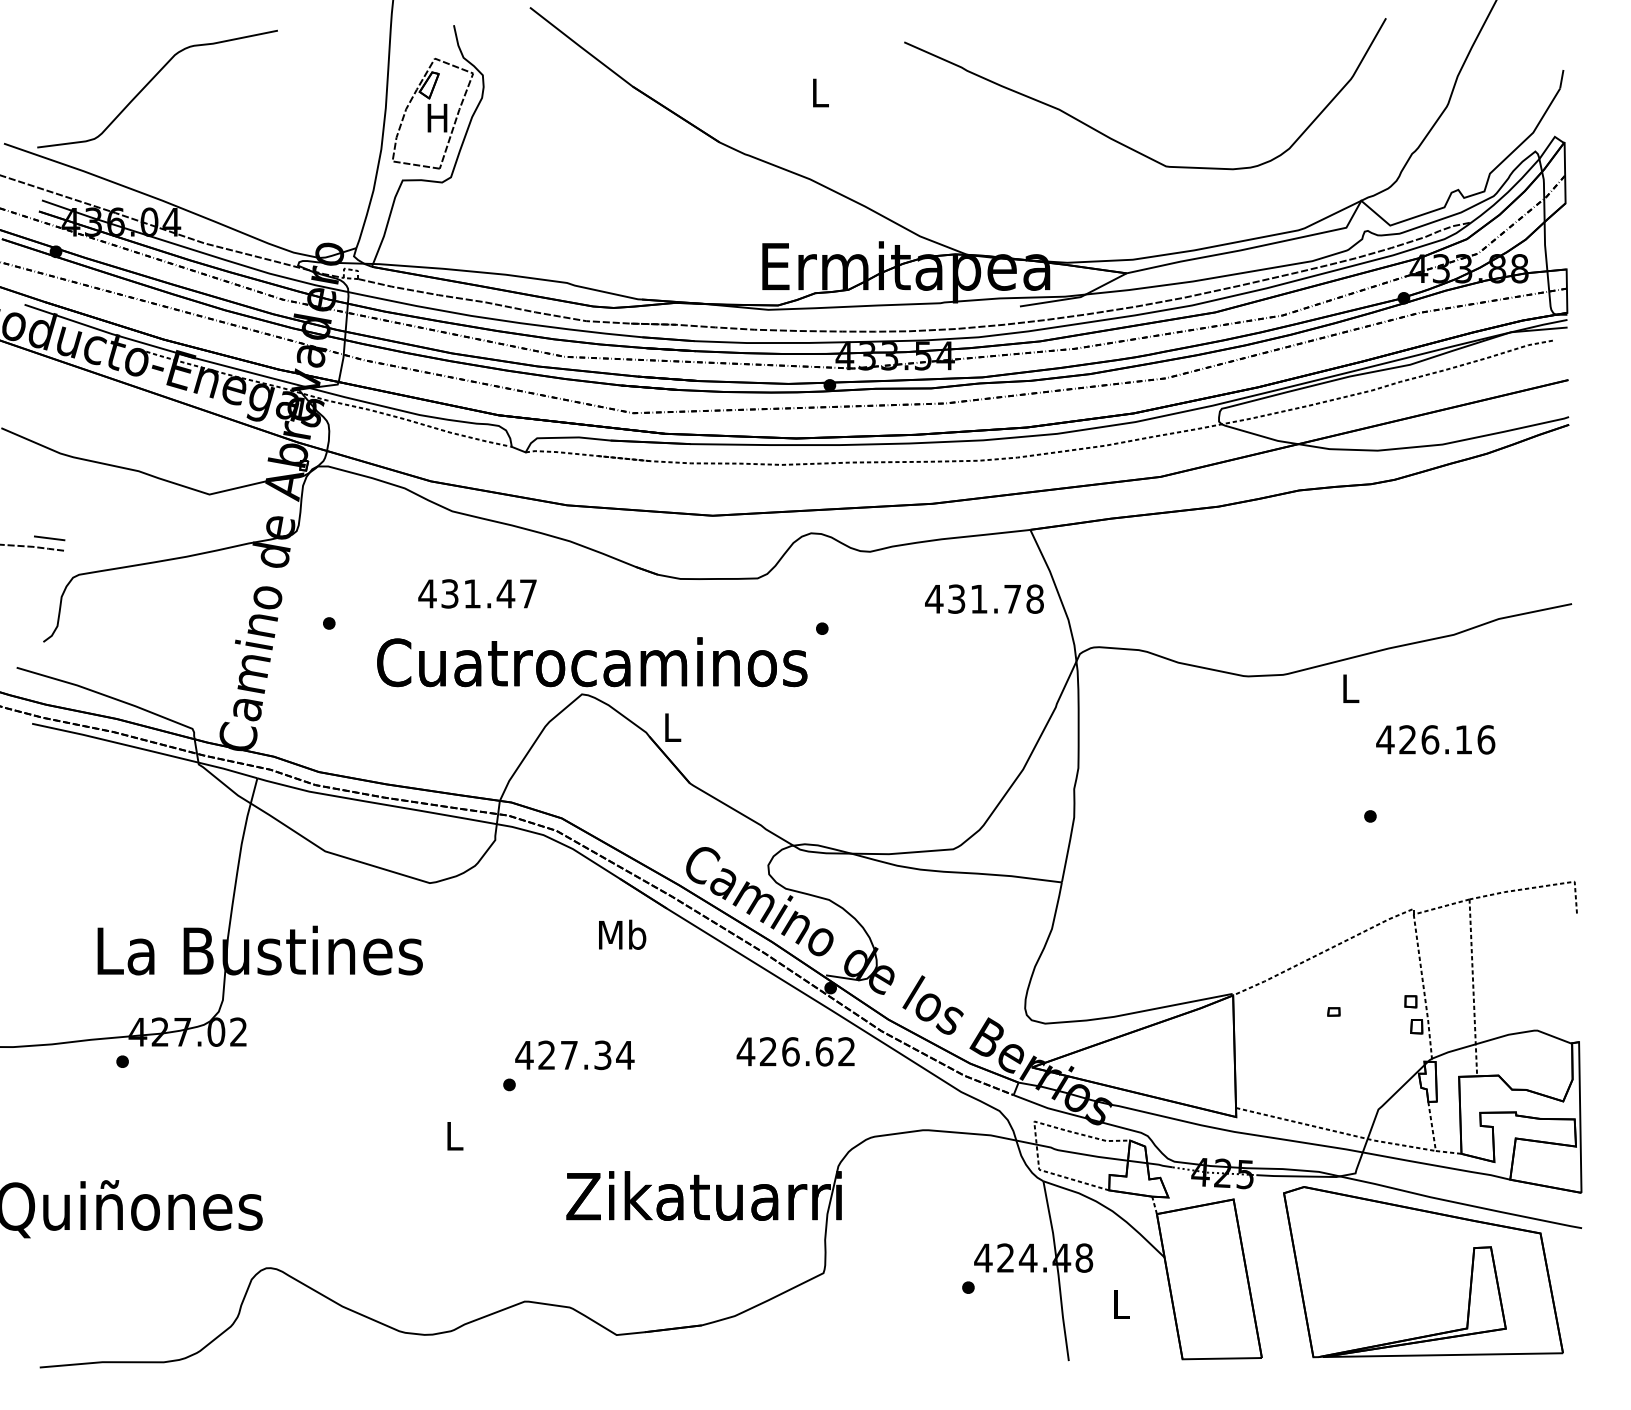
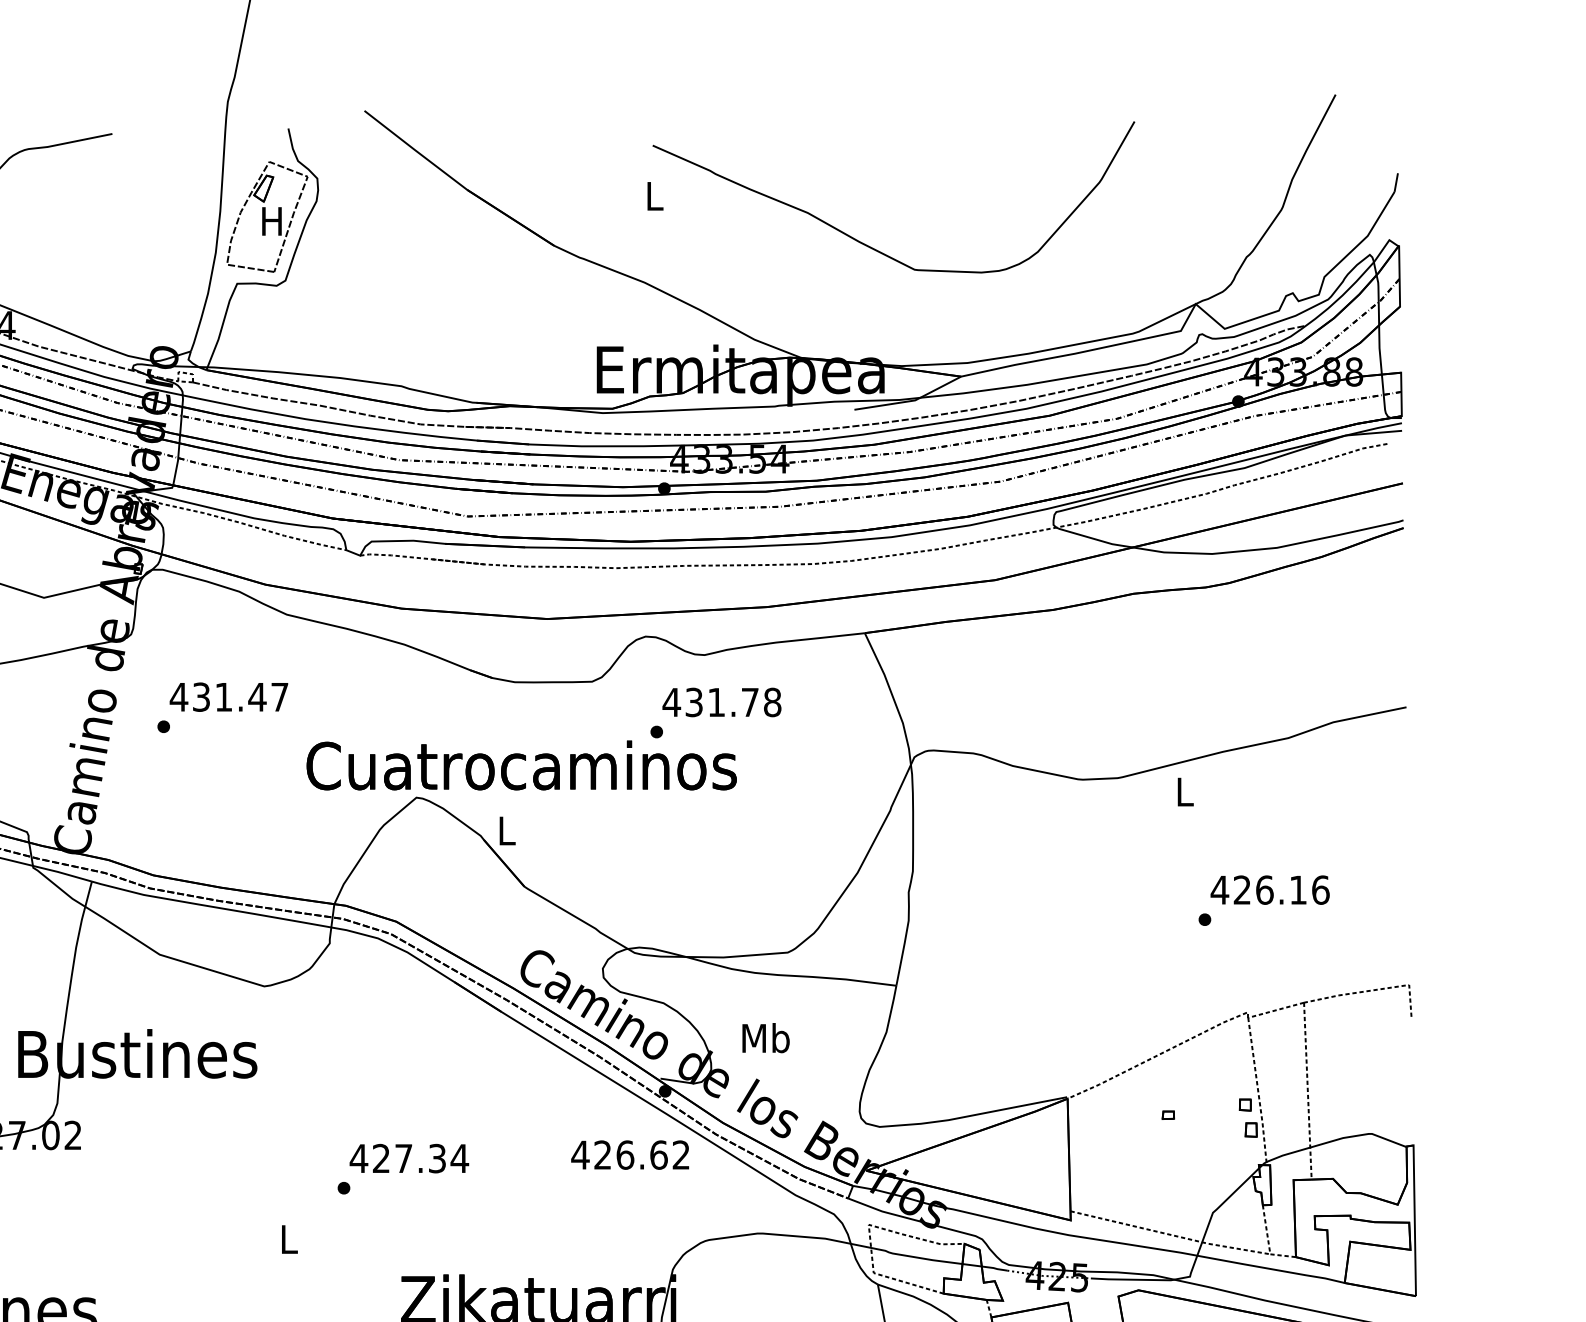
curve: (1117, 140) -> (865, 243), moved
text: (477, 593) -> (228, 696), moved
text: (984, 598) -> (721, 701), moved
text: (592, 662) -> (521, 765), moved
text: (1435, 739) -> (1269, 889), moved
text: (622, 934) -> (765, 1037), moved

